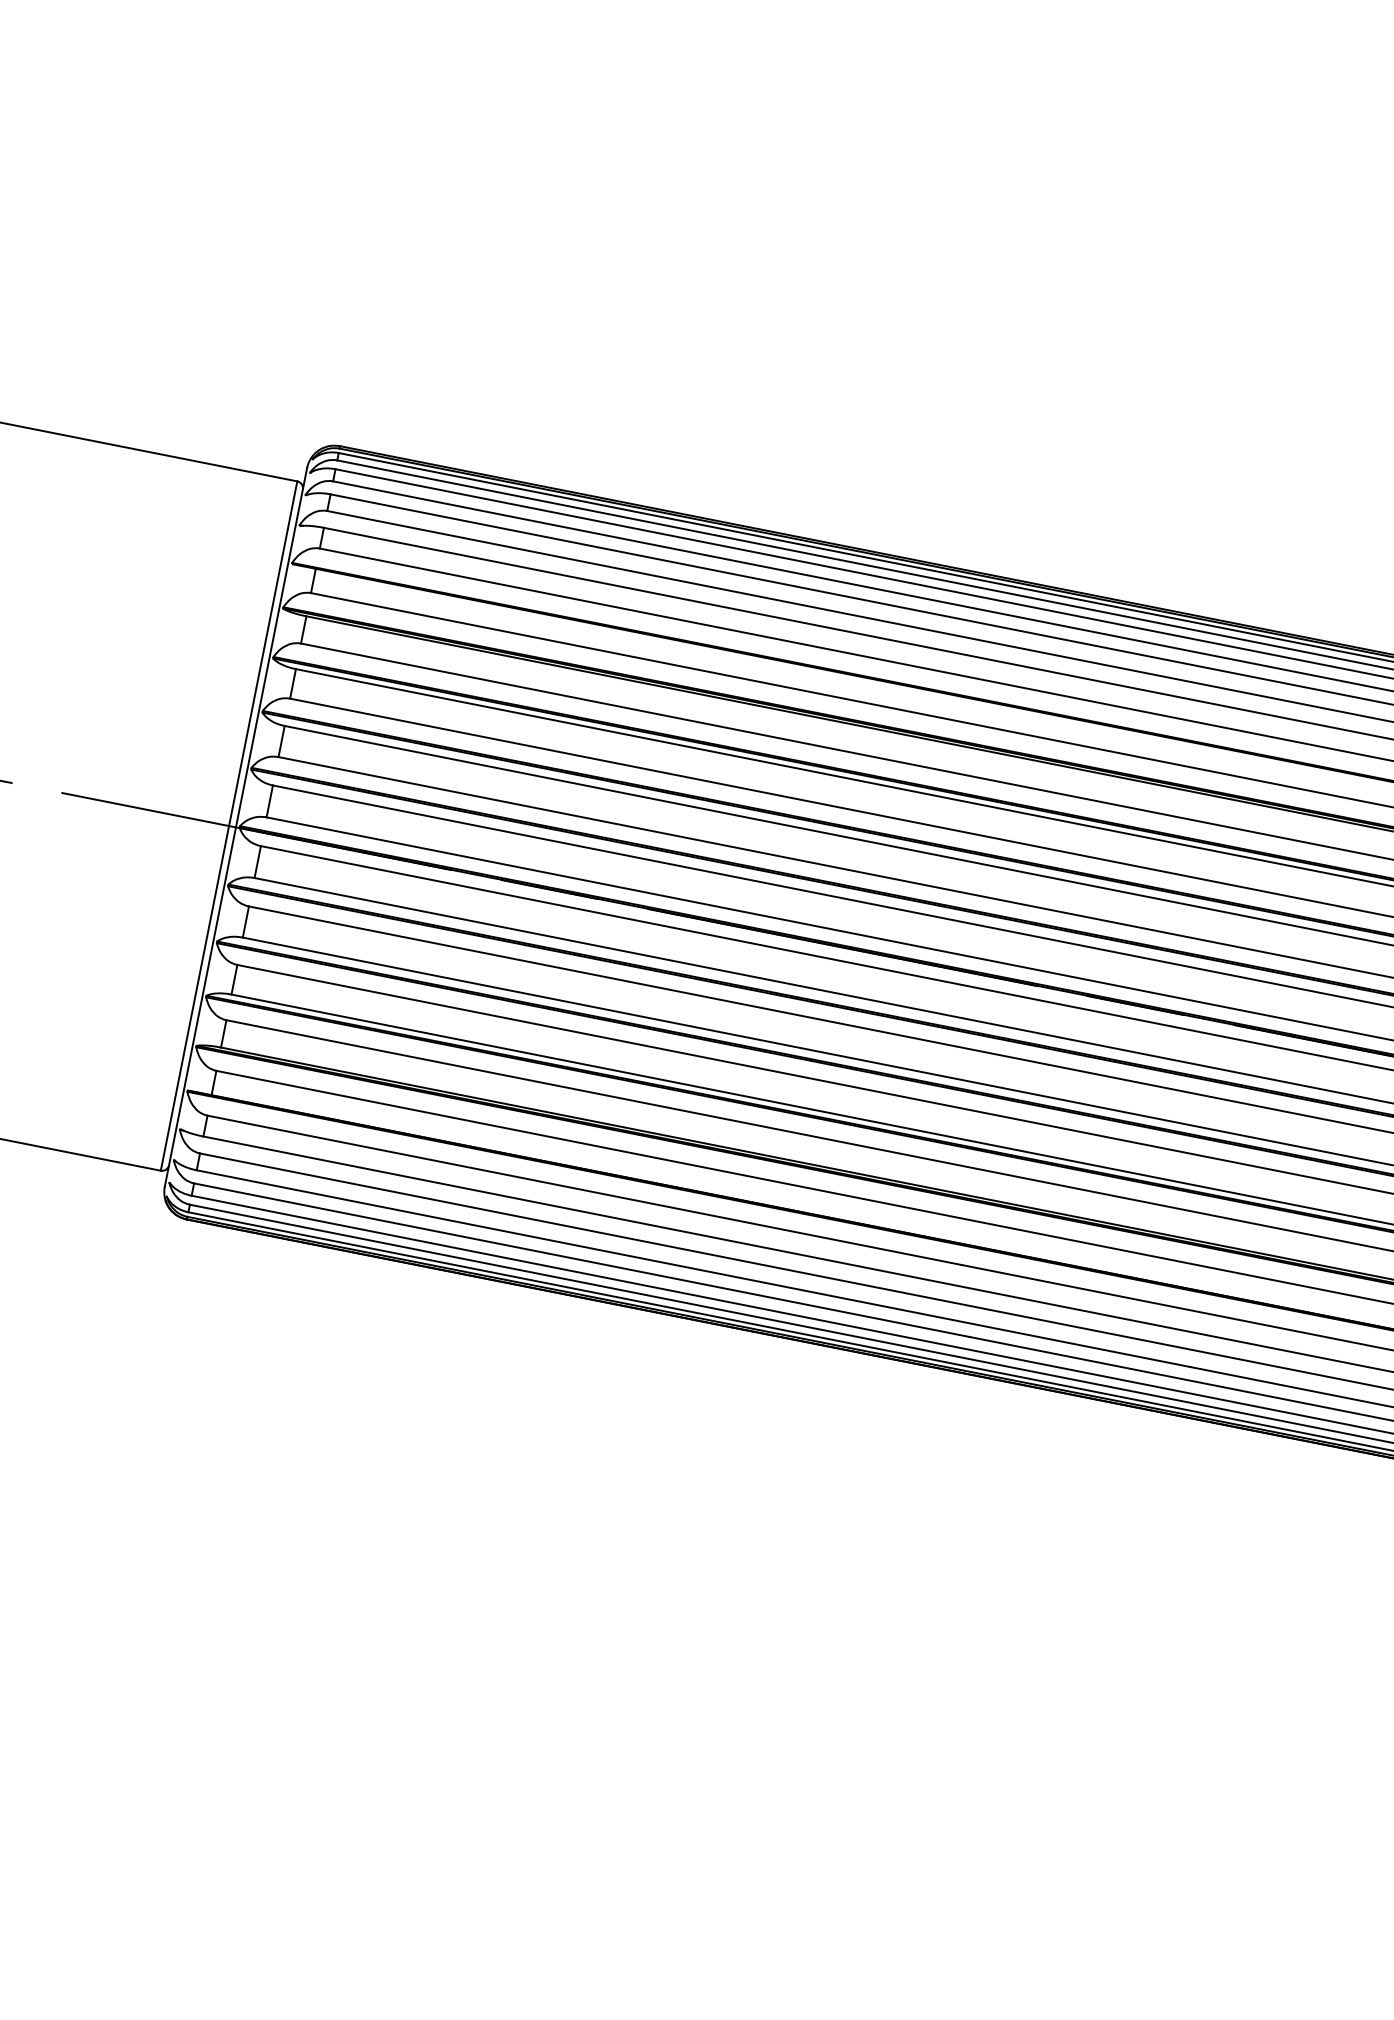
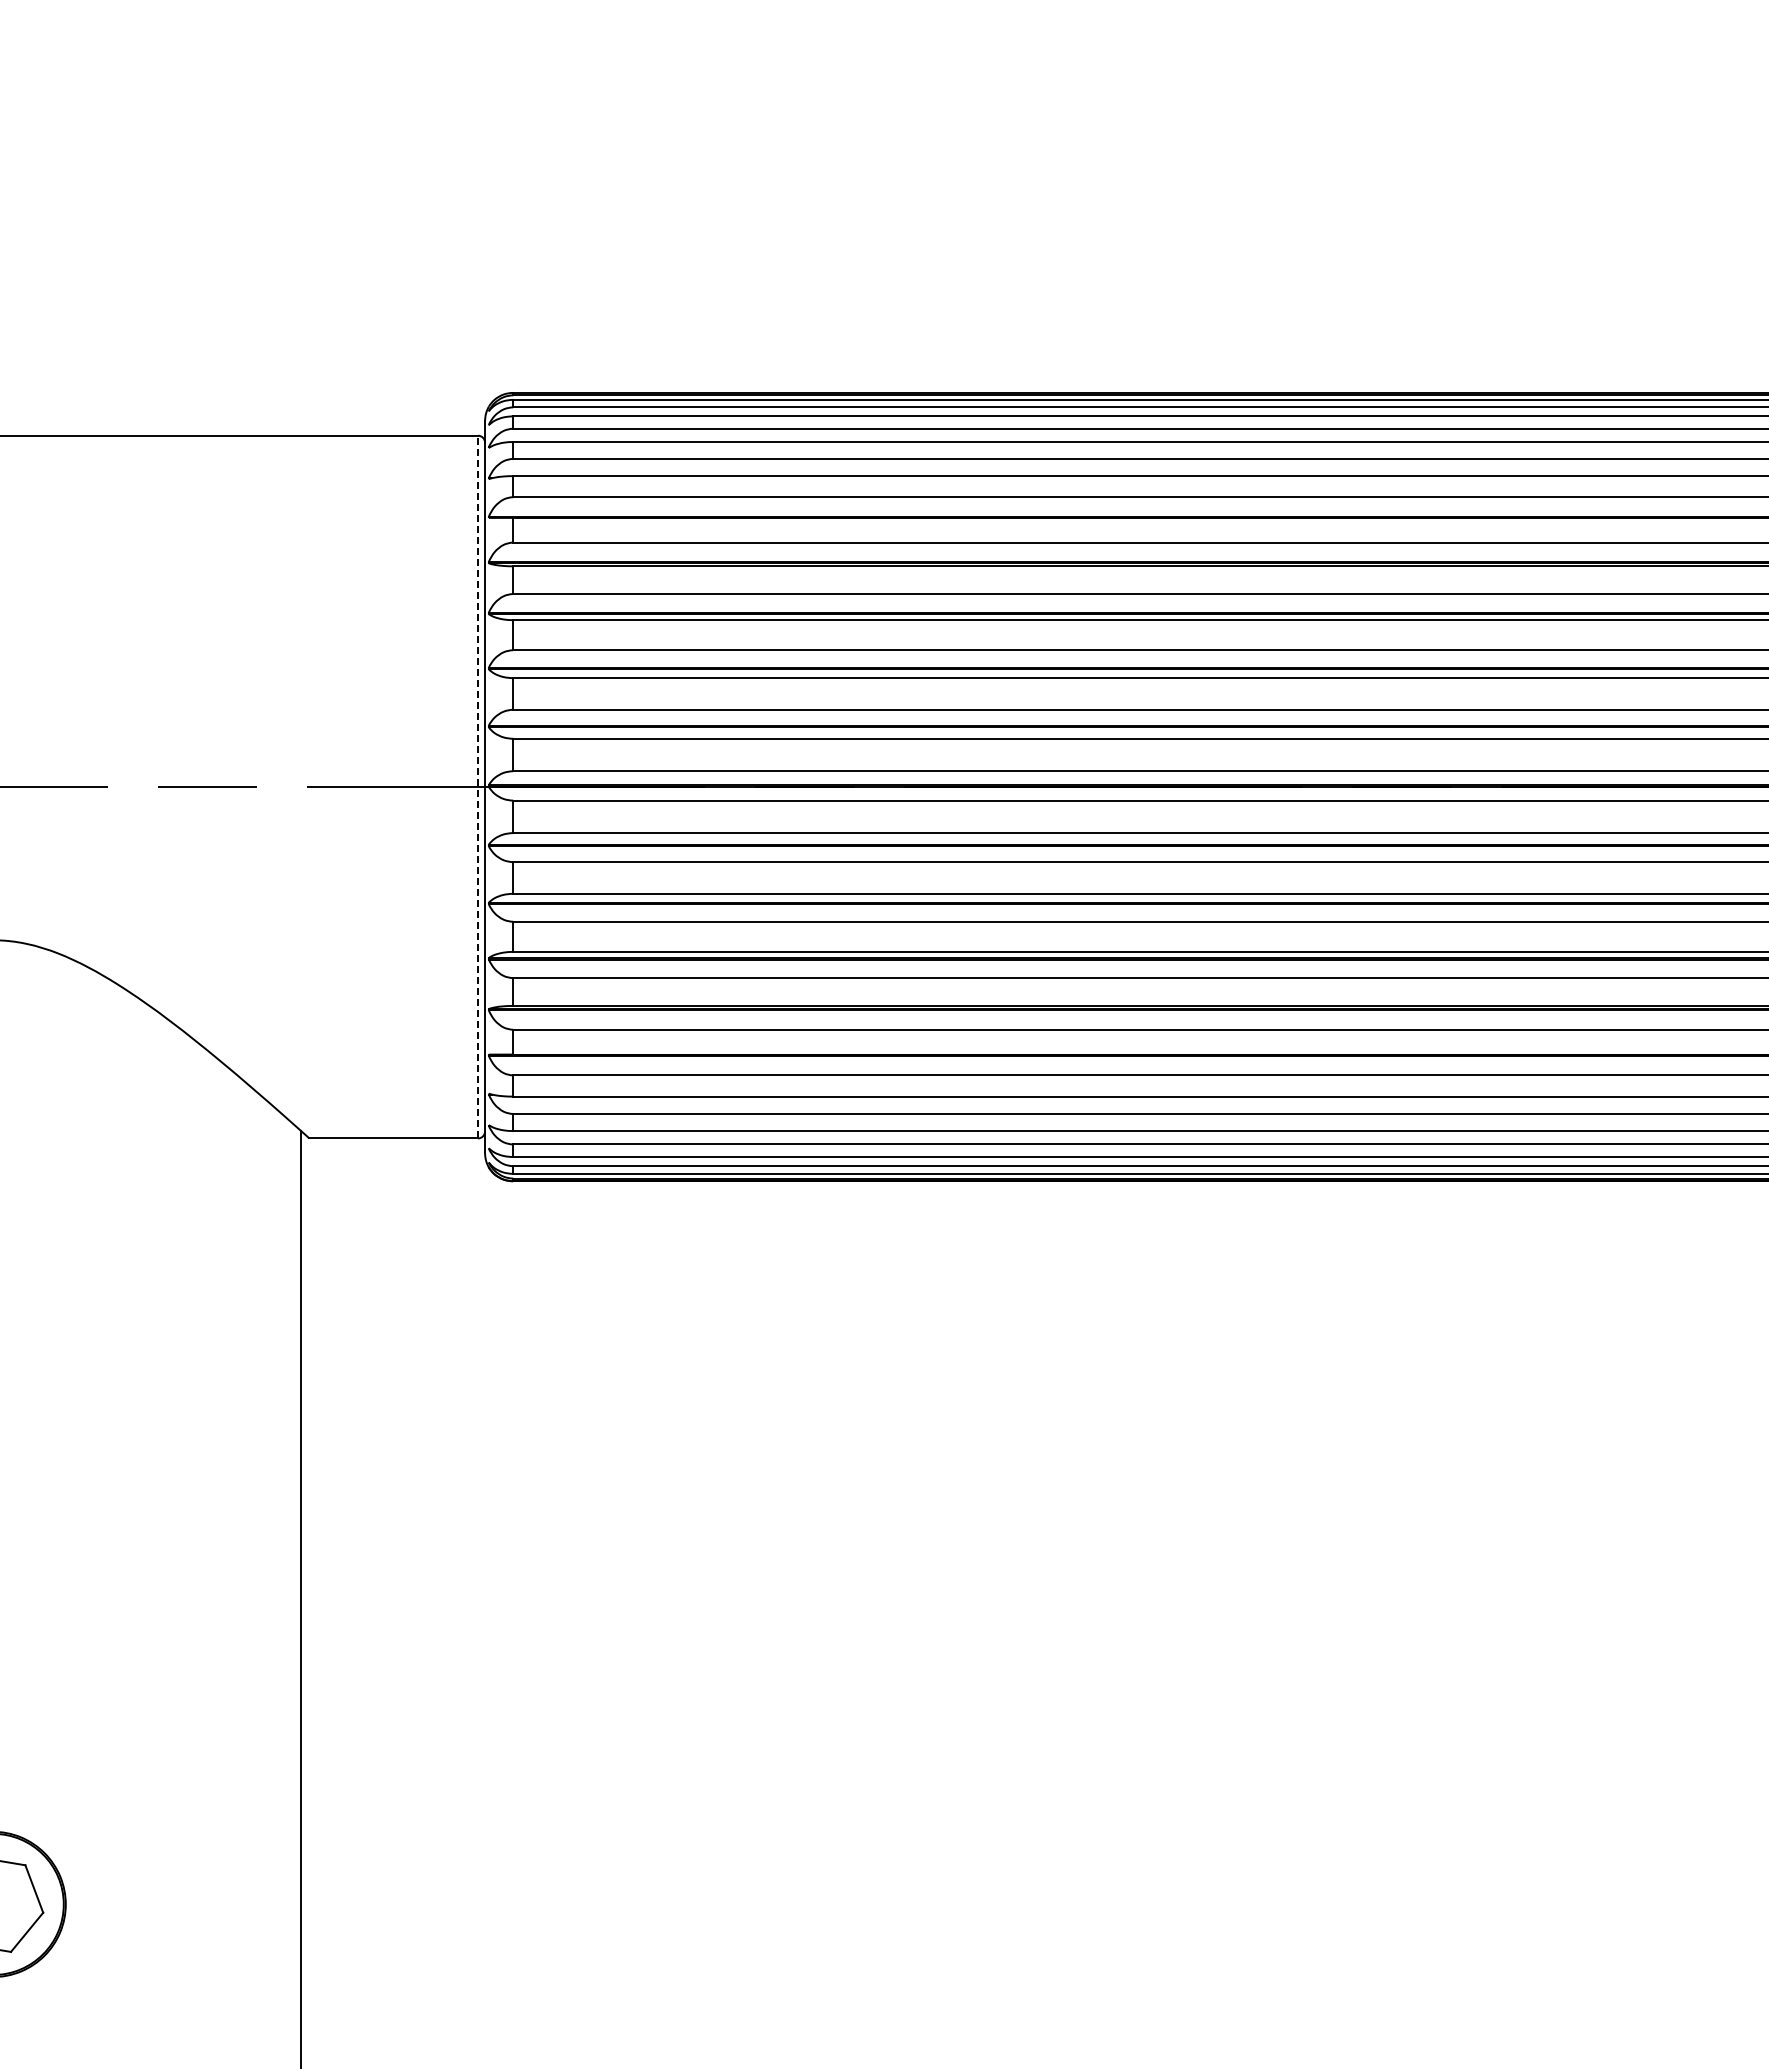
line: (229, 825) -> (478, 786), solid -> dashed

